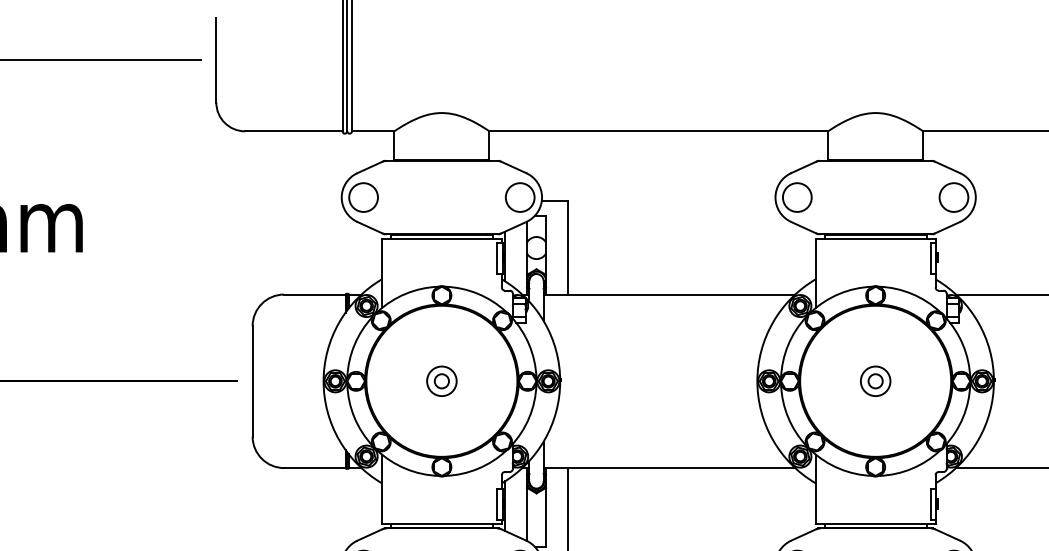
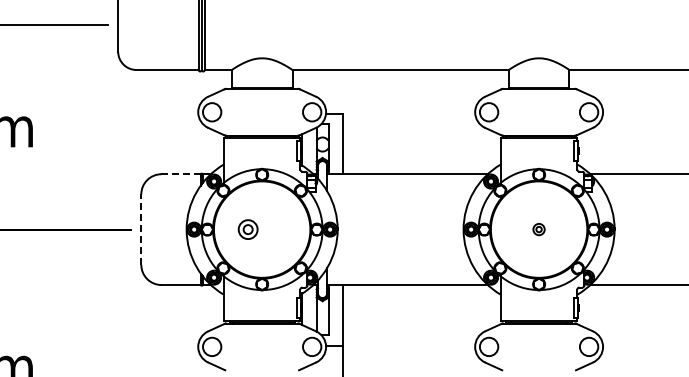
line: (315, 294) -> (181, 174), solid -> dashed
line: (252, 381) -> (141, 229), solid -> dashed
part: (440, 381) -> (247, 229), moved
part: (874, 381) -> (538, 229), size x0.6

